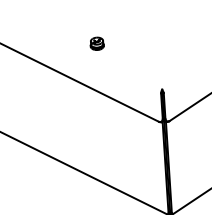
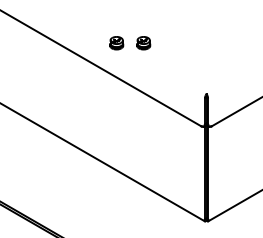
part: (70, 45) -> (116, 43), added

